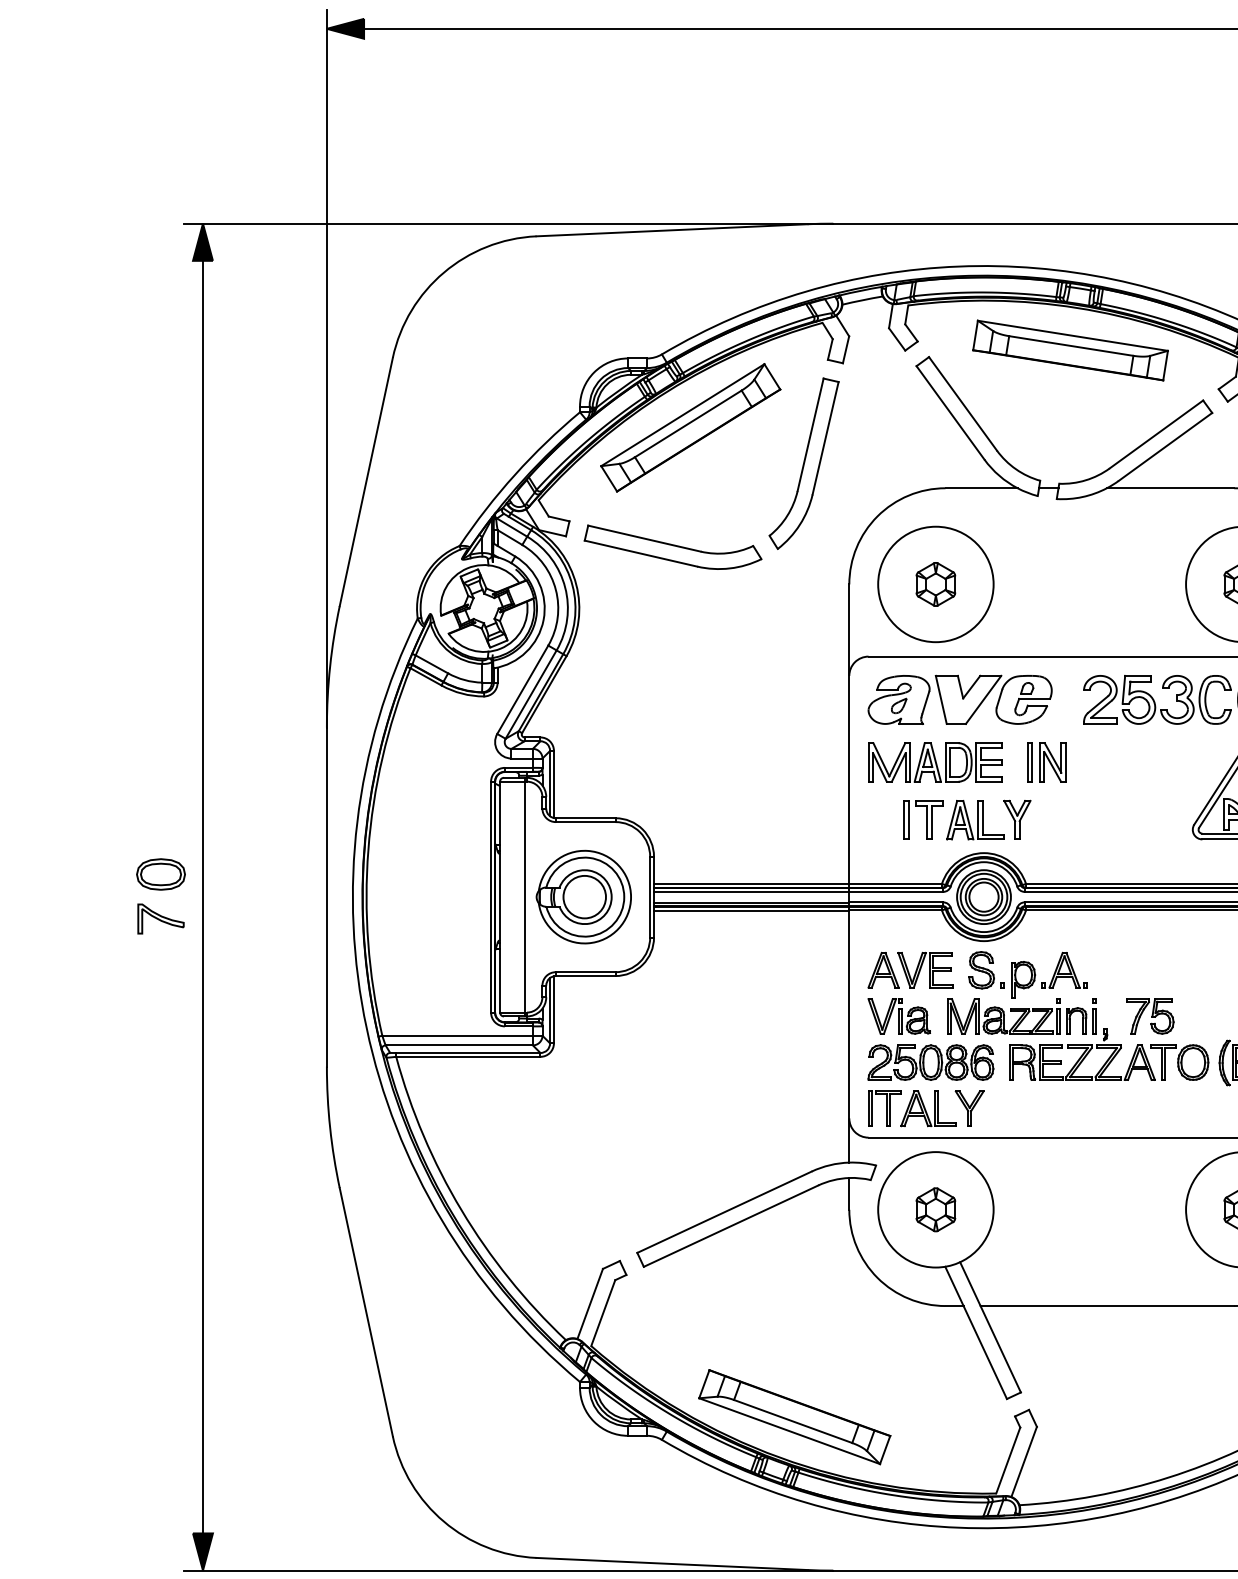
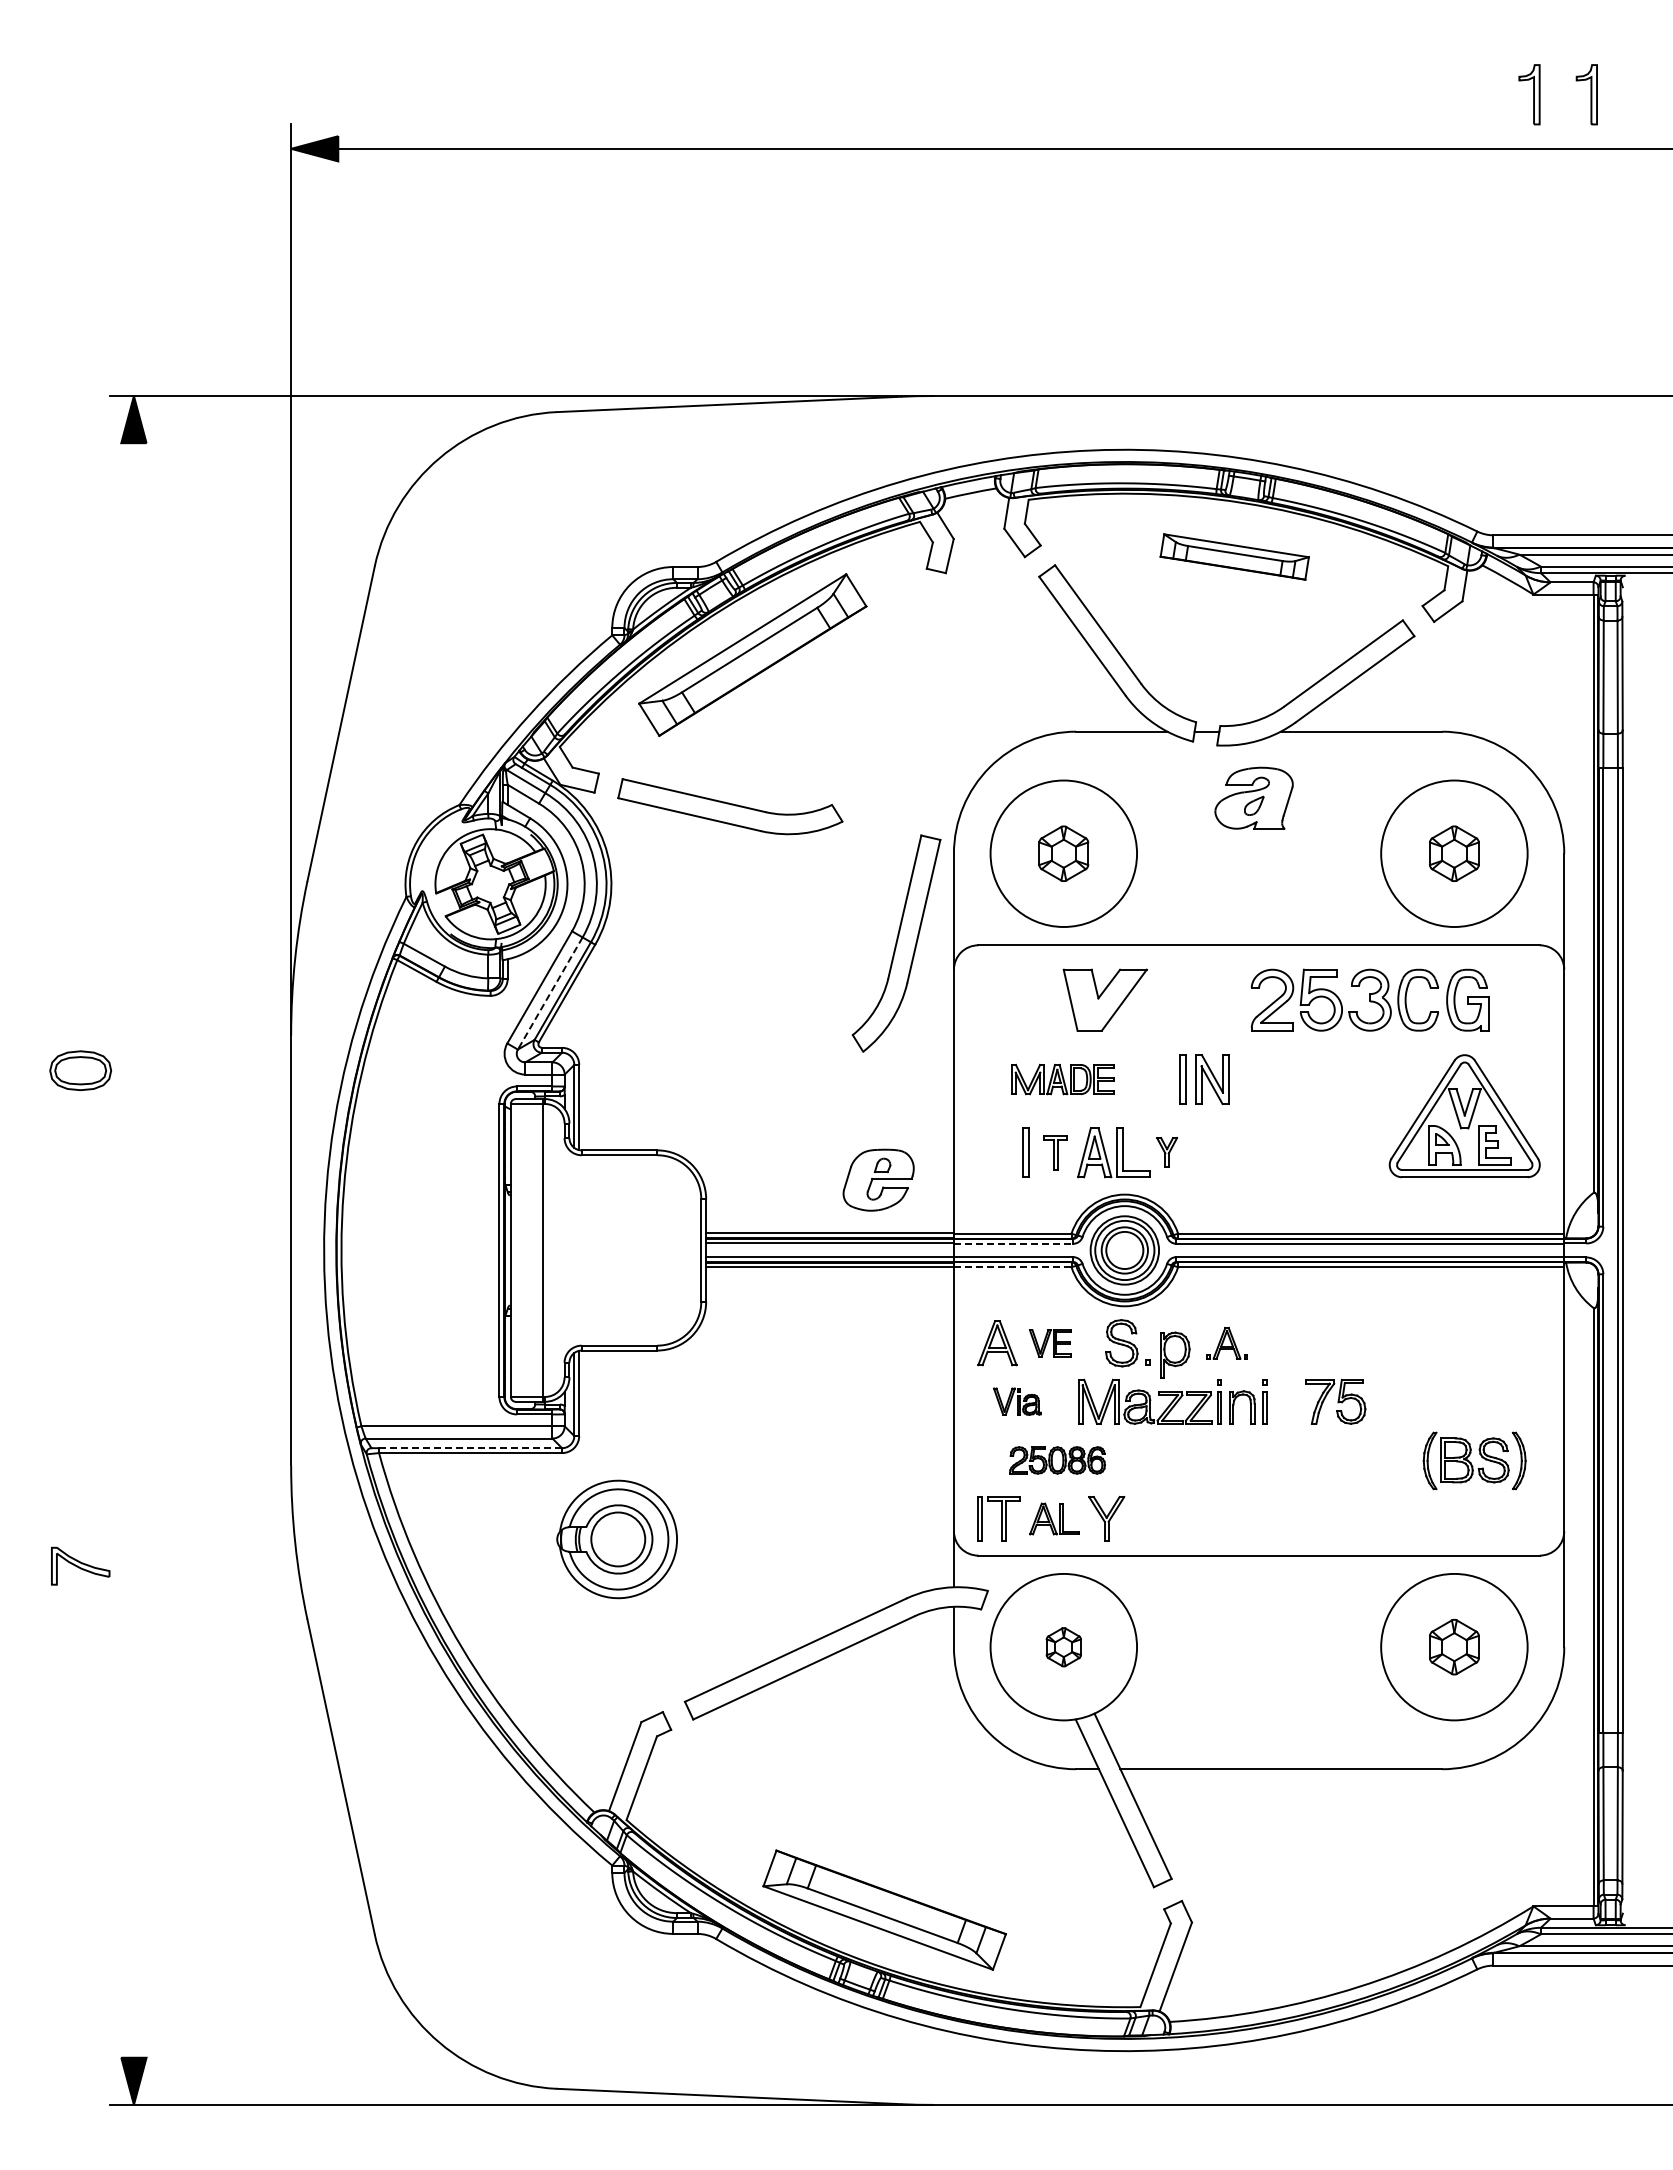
part: (1070, 350) -> (1234, 556), size x0.6
part: (804, 463) -> (896, 943), moved
line: (531, 694) -> (550, 993), solid -> dashed
part: (898, 699) -> (1253, 797), moved
part: (1023, 699) -> (878, 1179), moved
part: (934, 762) -> (1062, 1079), size x0.6
part: (929, 819) -> (1055, 1152), size x0.7
part: (1016, 819) -> (1166, 1152), size x0.6
part: (160, 874) -> (80, 1070), moved
line: (896, 891) -> (1013, 1243), solid -> dashed
line: (202, 897) -> (133, 1250), removed
part: (583, 897) -> (616, 1539), moved
line: (895, 910) -> (1012, 1267), solid -> dashed
part: (160, 918) -> (80, 1565), moved
part: (925, 970) -> (1050, 1343), size x0.6
part: (1064, 970) -> (1226, 1343), size x0.7
part: (899, 1016) -> (1017, 1401), size x0.6
line: (468, 1053) -> (470, 1448), solid -> dashed
part: (1109, 1054) -> (1283, 1450), removed
part: (930, 1062) -> (1057, 1460), size x0.6
part: (927, 1108) -> (1053, 1518), size x0.7
part: (935, 1210) -> (1063, 1647), size x0.7

